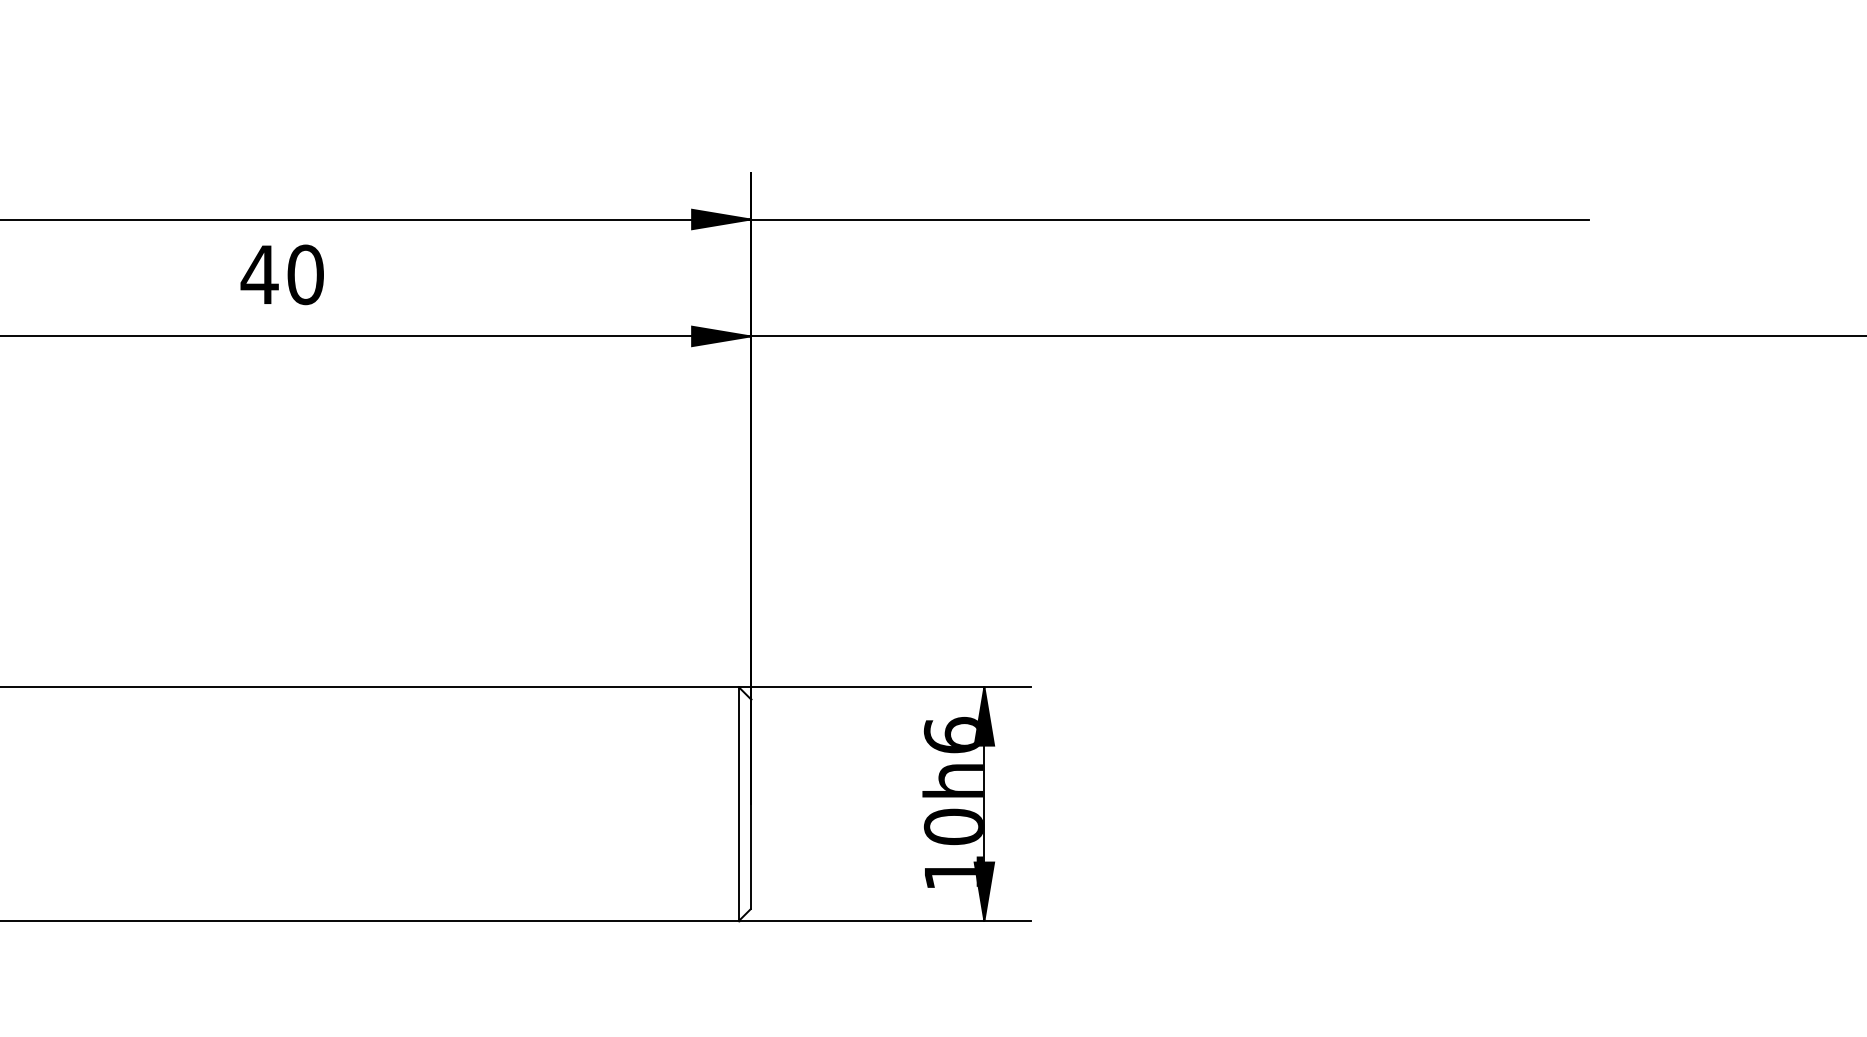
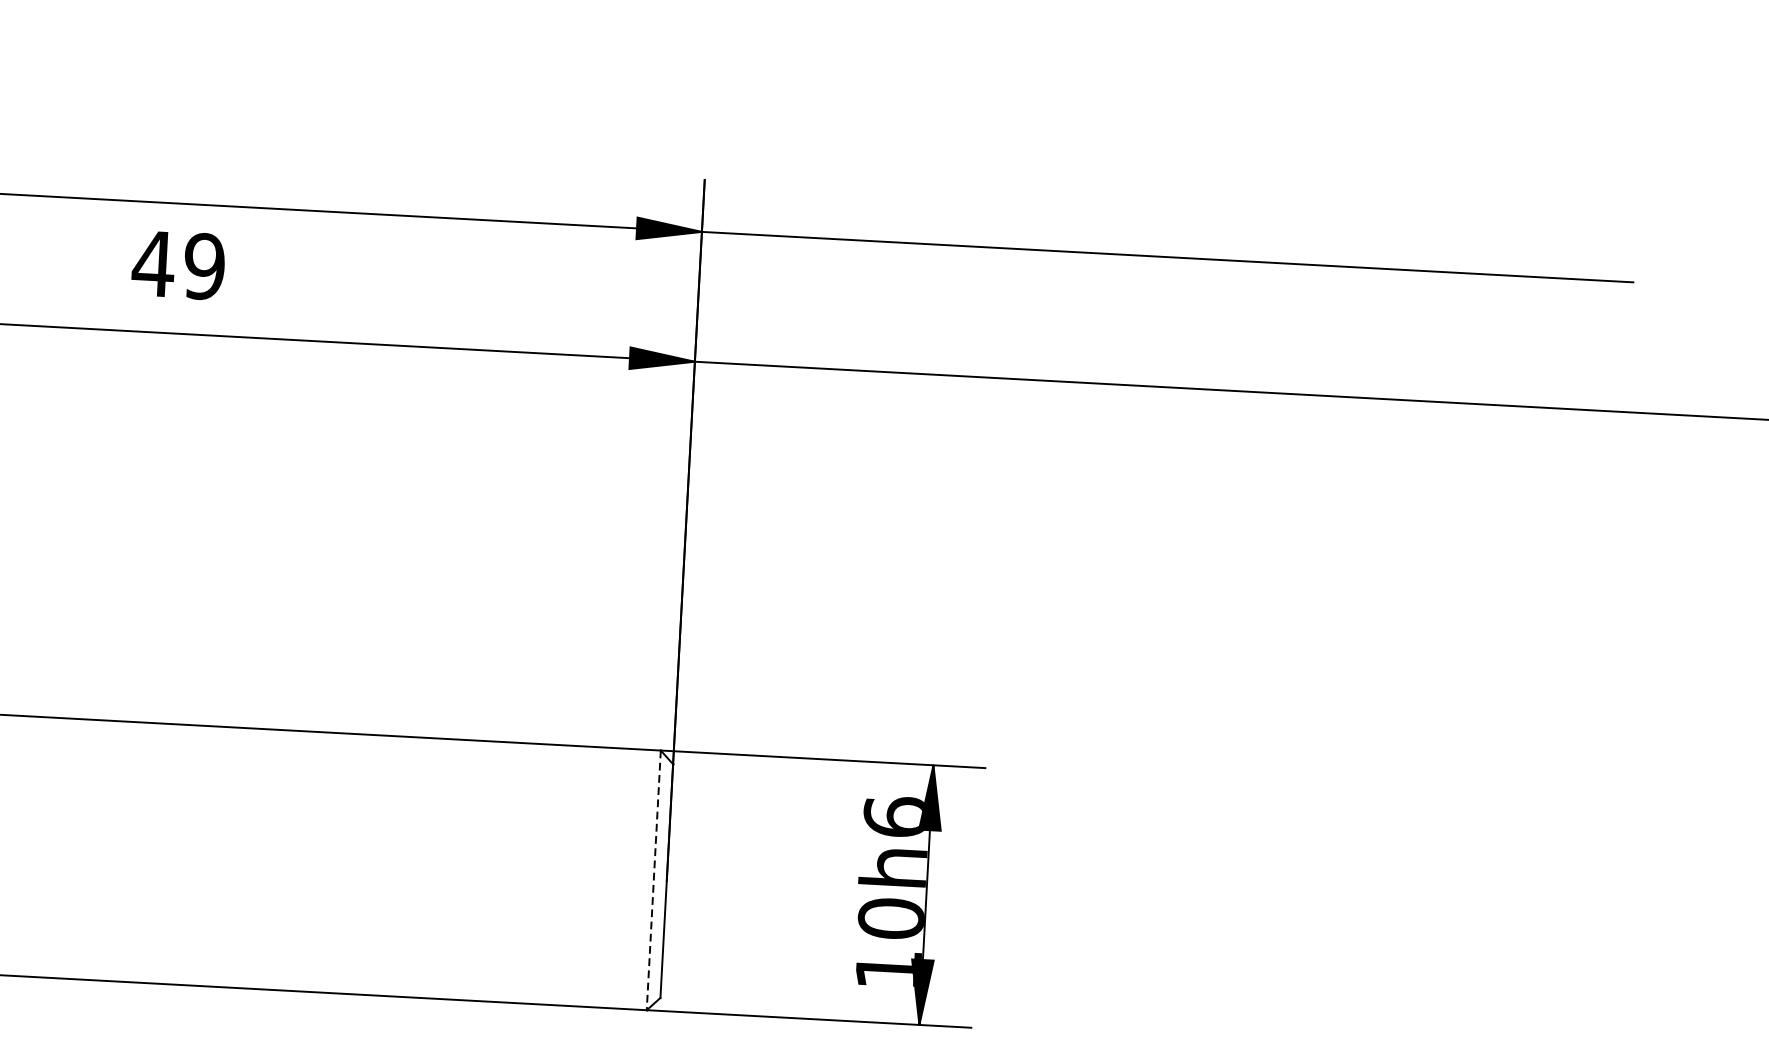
text: (305, 274) -> (204, 266), 40 -> 49
line: (738, 804) -> (653, 880), solid -> dashed

